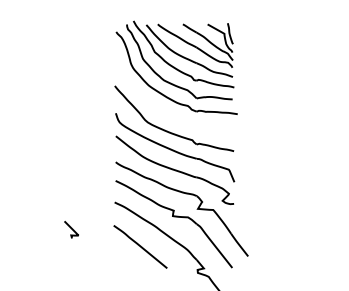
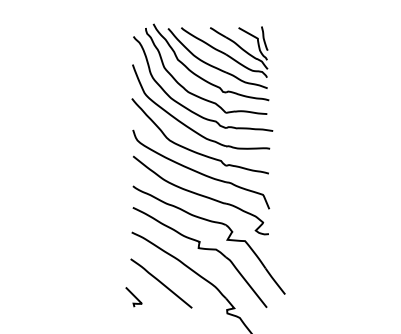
part: (165, 110) -> (190, 126), added
curve: (71, 229) -> (133, 296), moved

